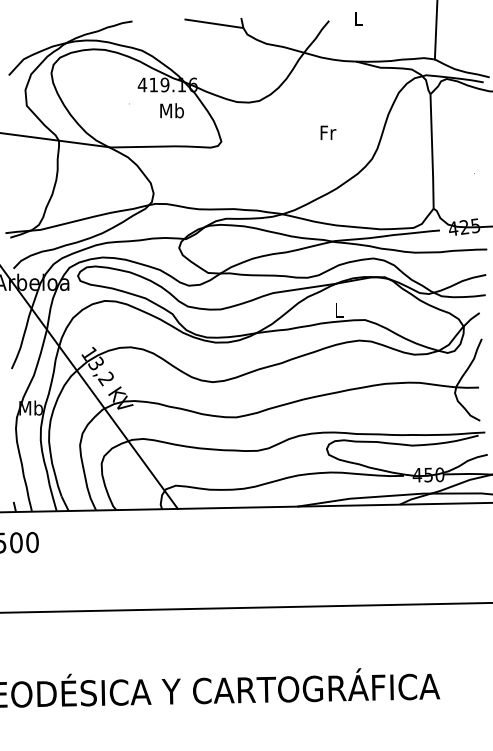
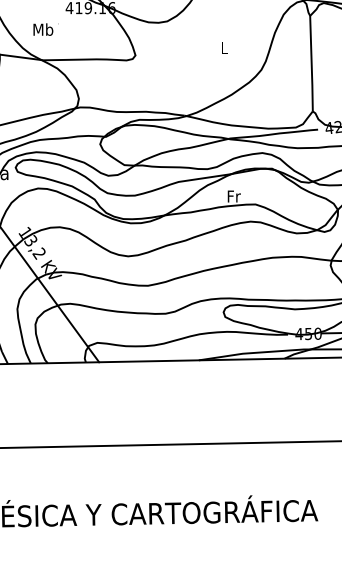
text: (171, 110) -> (42, 29), moved
text: (328, 132) -> (224, 47), Fr -> L
text: (339, 310) -> (234, 196), L -> Fr

